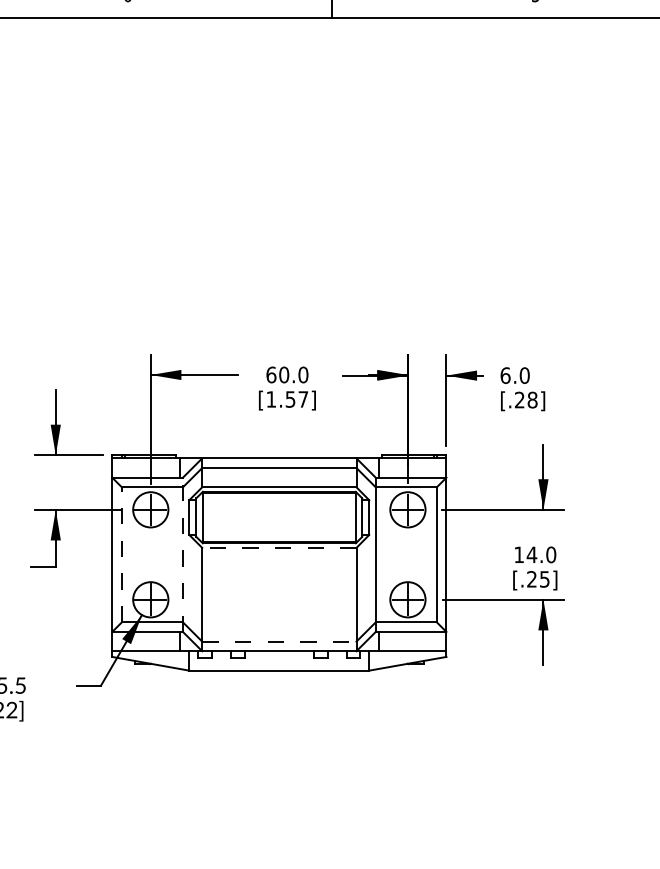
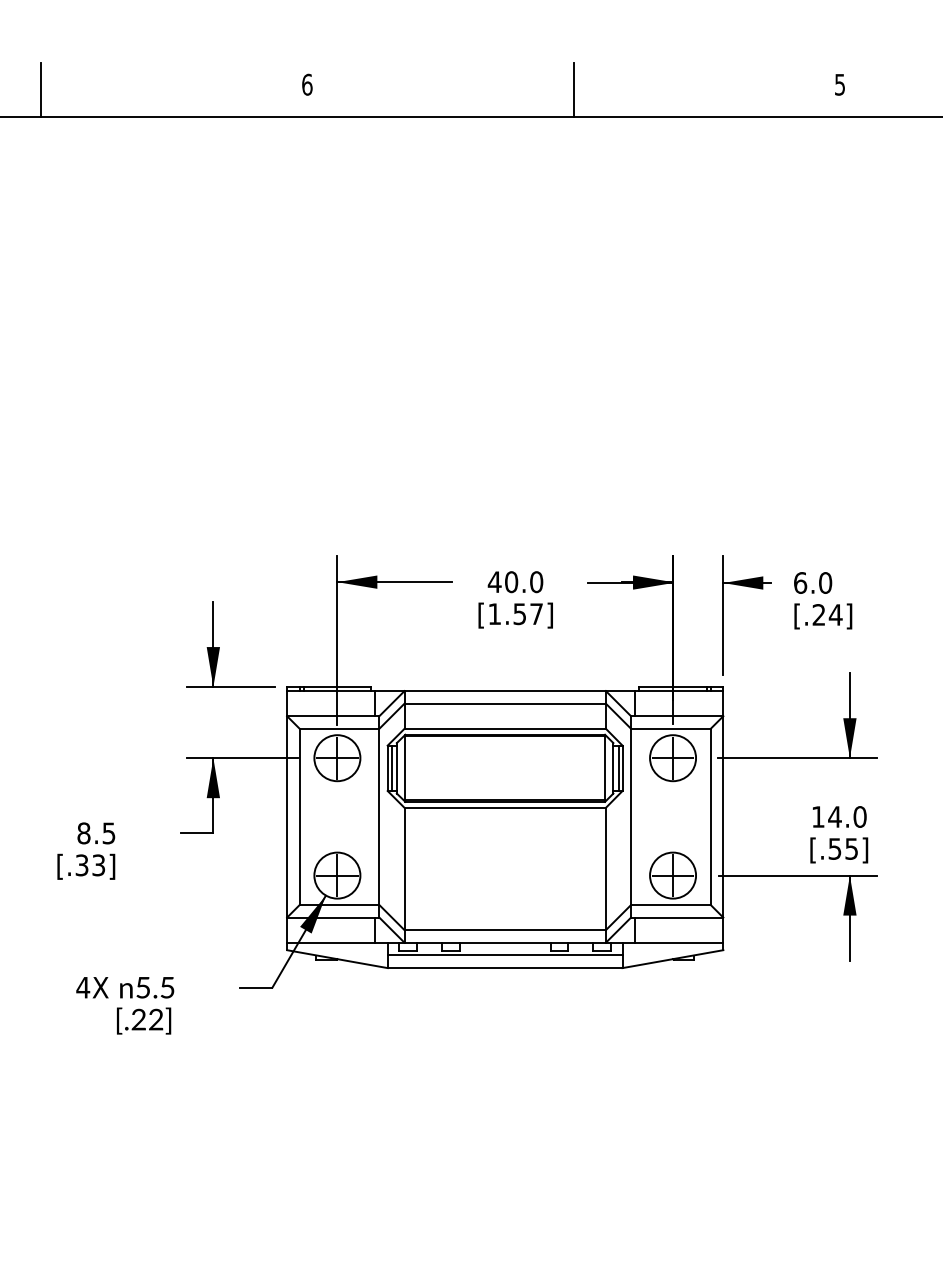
text: (271, 375) -> (494, 582), 60.0 -> 40.0
text: (532, 399) -> (835, 614), [.28] -> [.24]
line: (192, 517) -> (391, 768), added
line: (366, 517) -> (618, 768), added
line: (279, 547) -> (505, 807), dashed -> solid
line: (121, 554) -> (299, 816), dashed -> solid
line: (183, 554) -> (379, 816), dashed -> solid
text: (531, 579) -> (834, 848), [.25] -> [.55]
line: (279, 641) -> (505, 930), dashed -> solid
line: (278, 660) -> (504, 955), added

